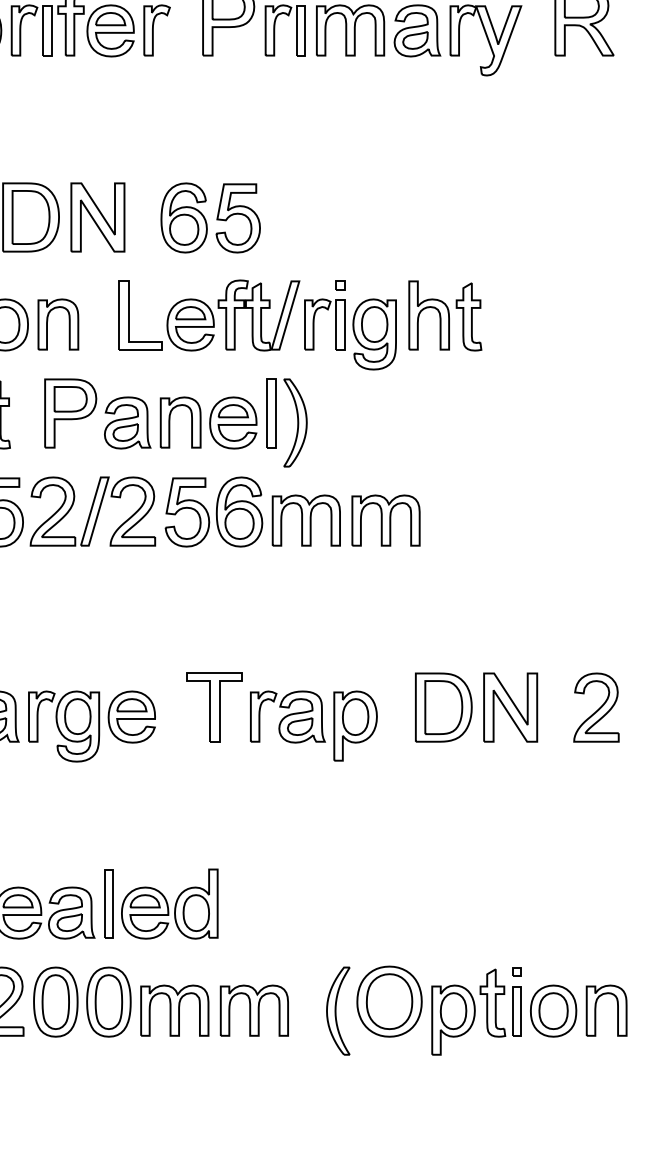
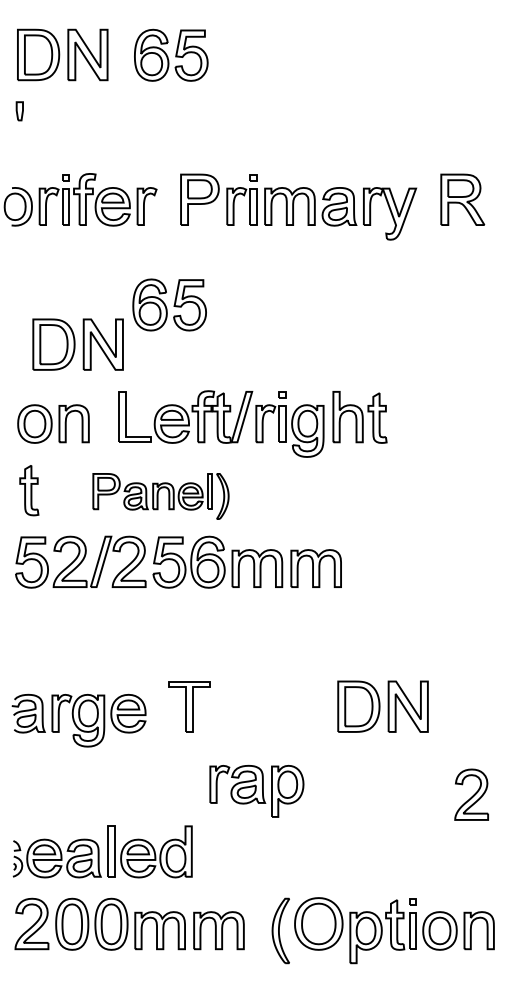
part: (210, 217) -> (169, 304), moved
part: (175, 423) -> (160, 496), size x0.7
part: (596, 707) -> (471, 794), moved
part: (313, 724) -> (256, 790), moved

